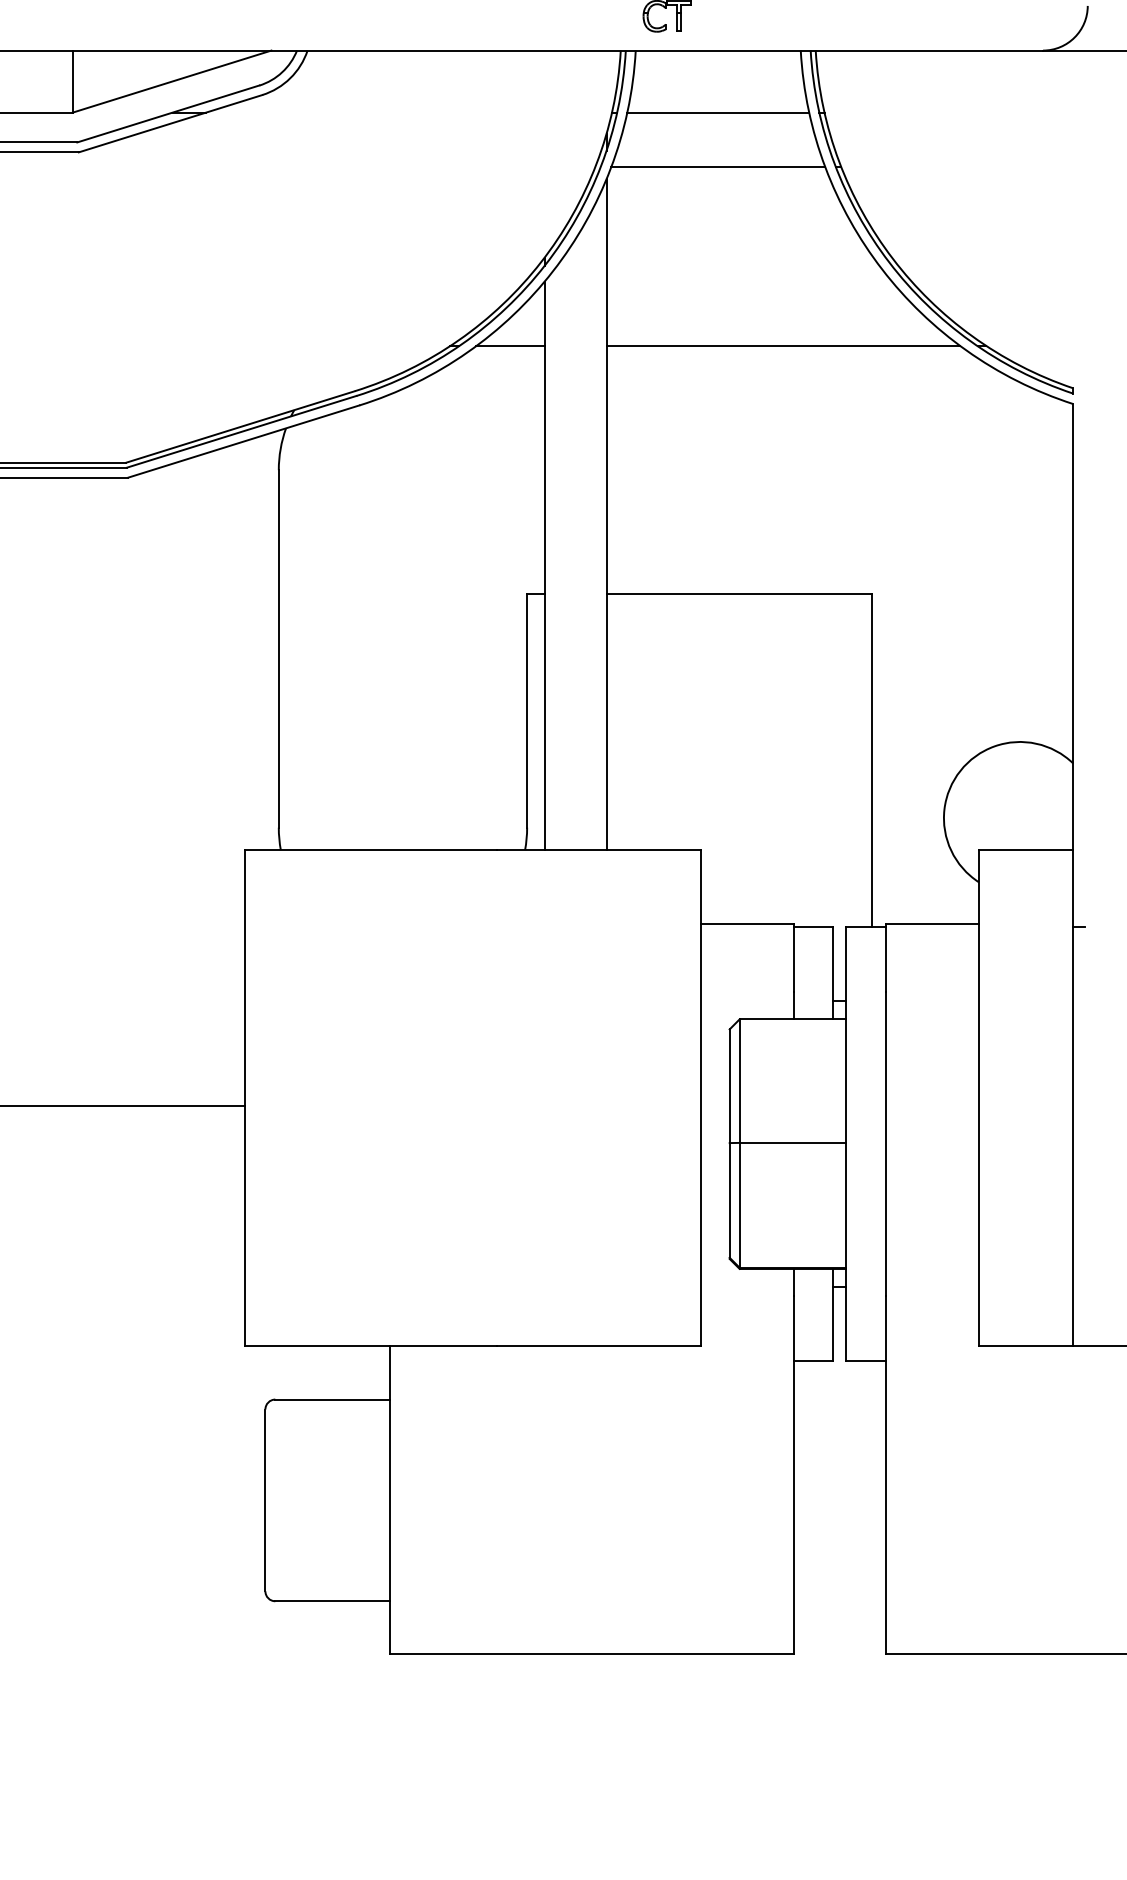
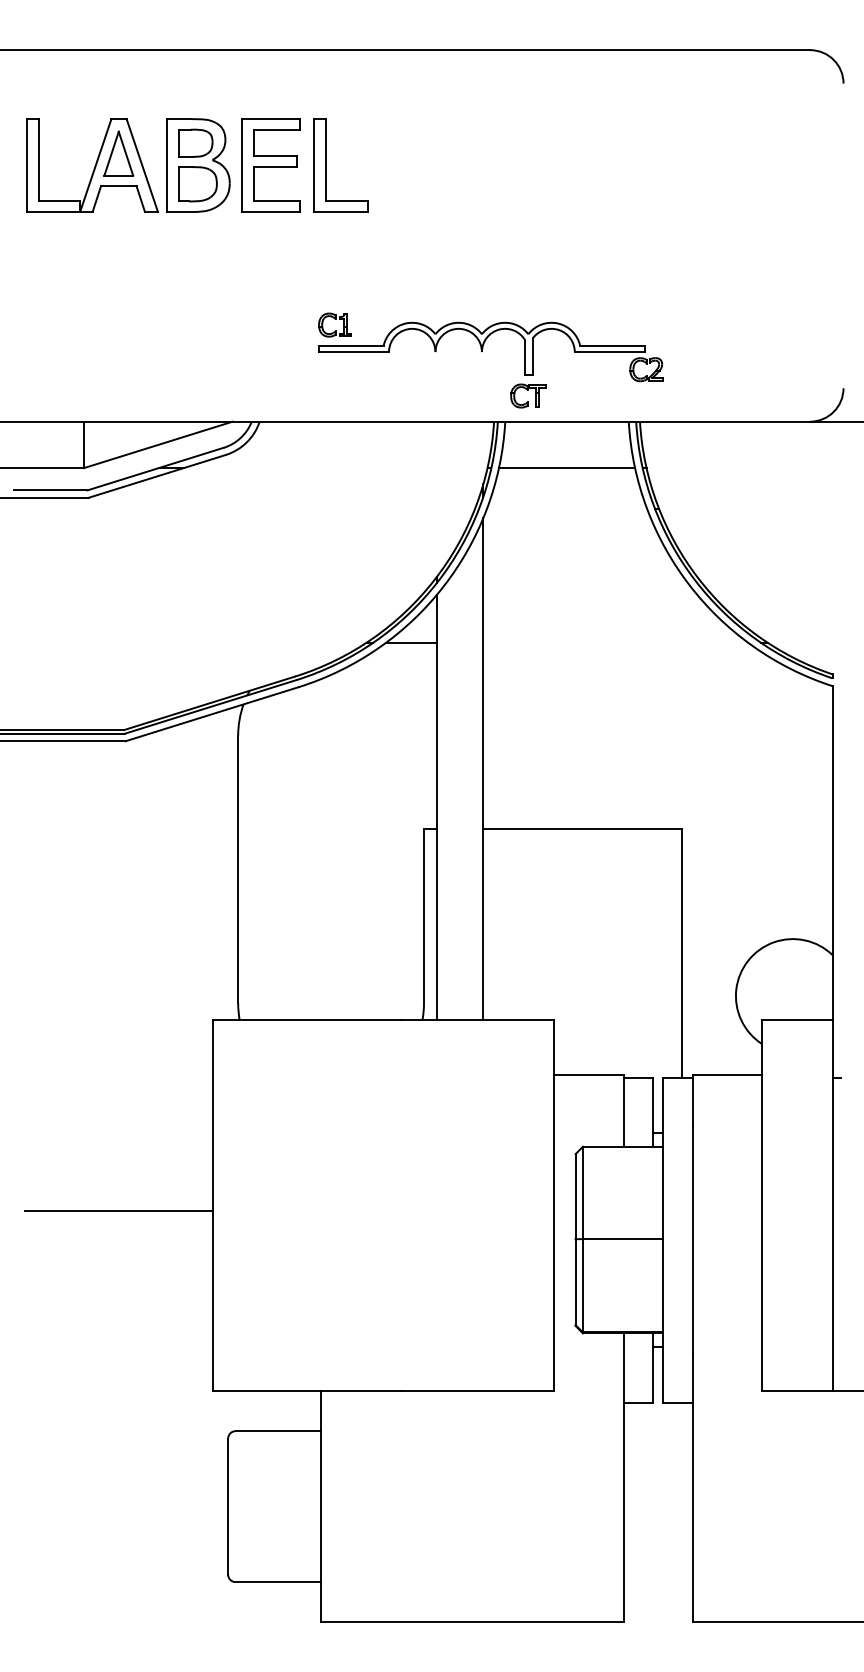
line: (717, 167) -> (566, 509), removed
line: (783, 345) -> (615, 642), removed

